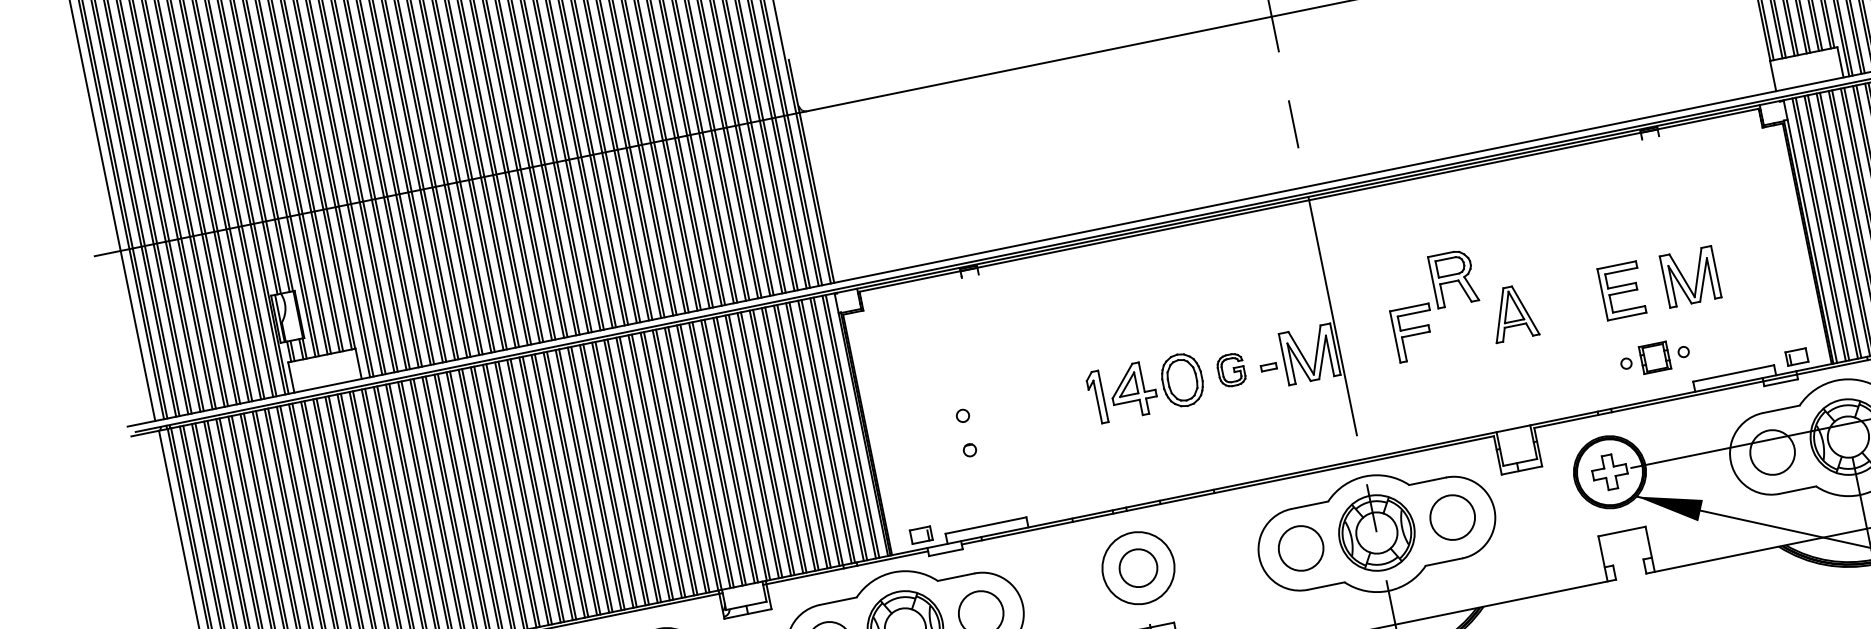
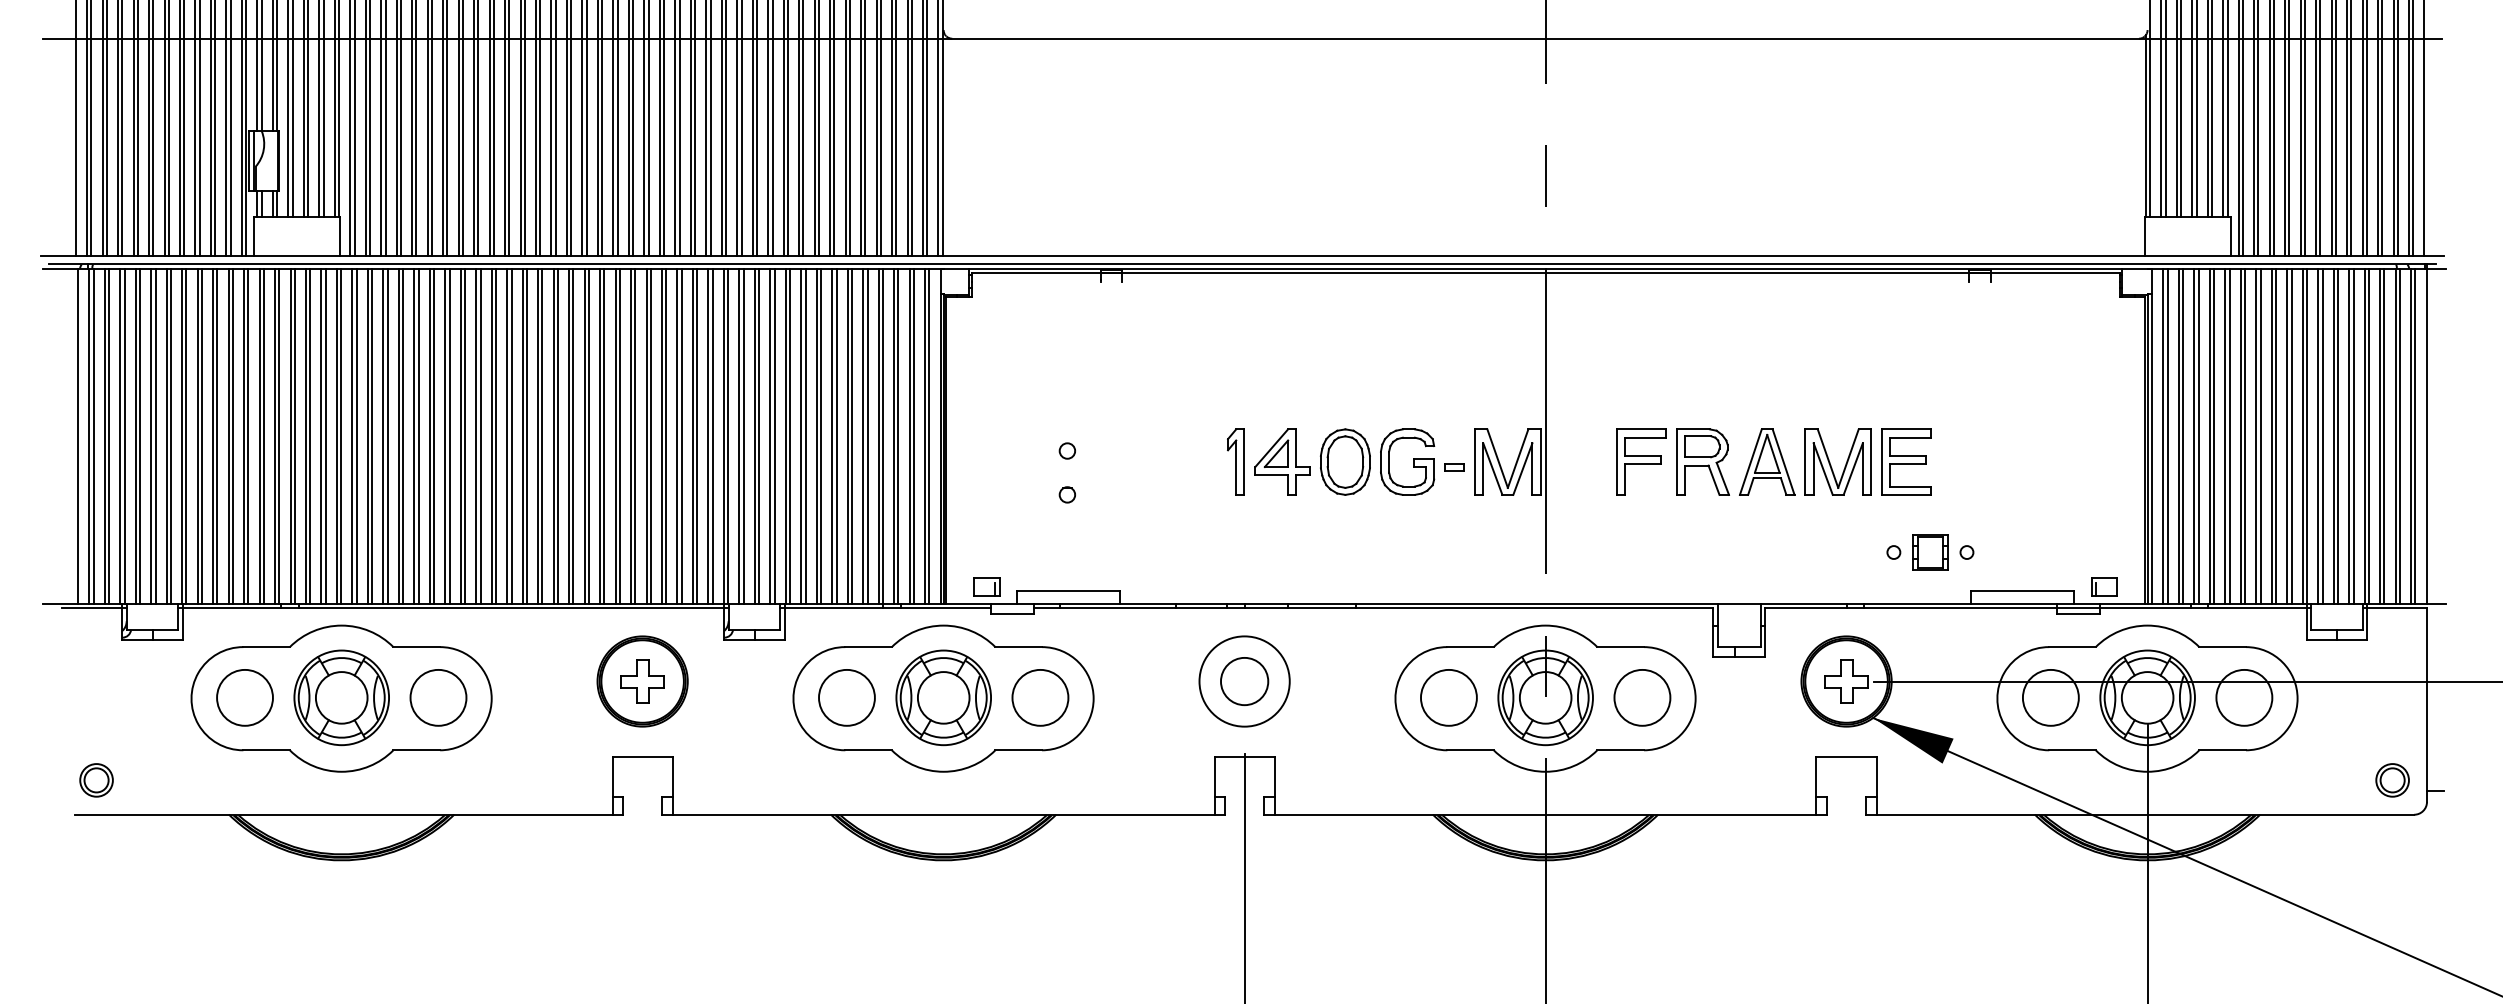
part: (1452, 278) -> (1702, 461), moved
part: (1684, 278) -> (1830, 462), moved
part: (1231, 369) -> (1407, 461), size x1.67

